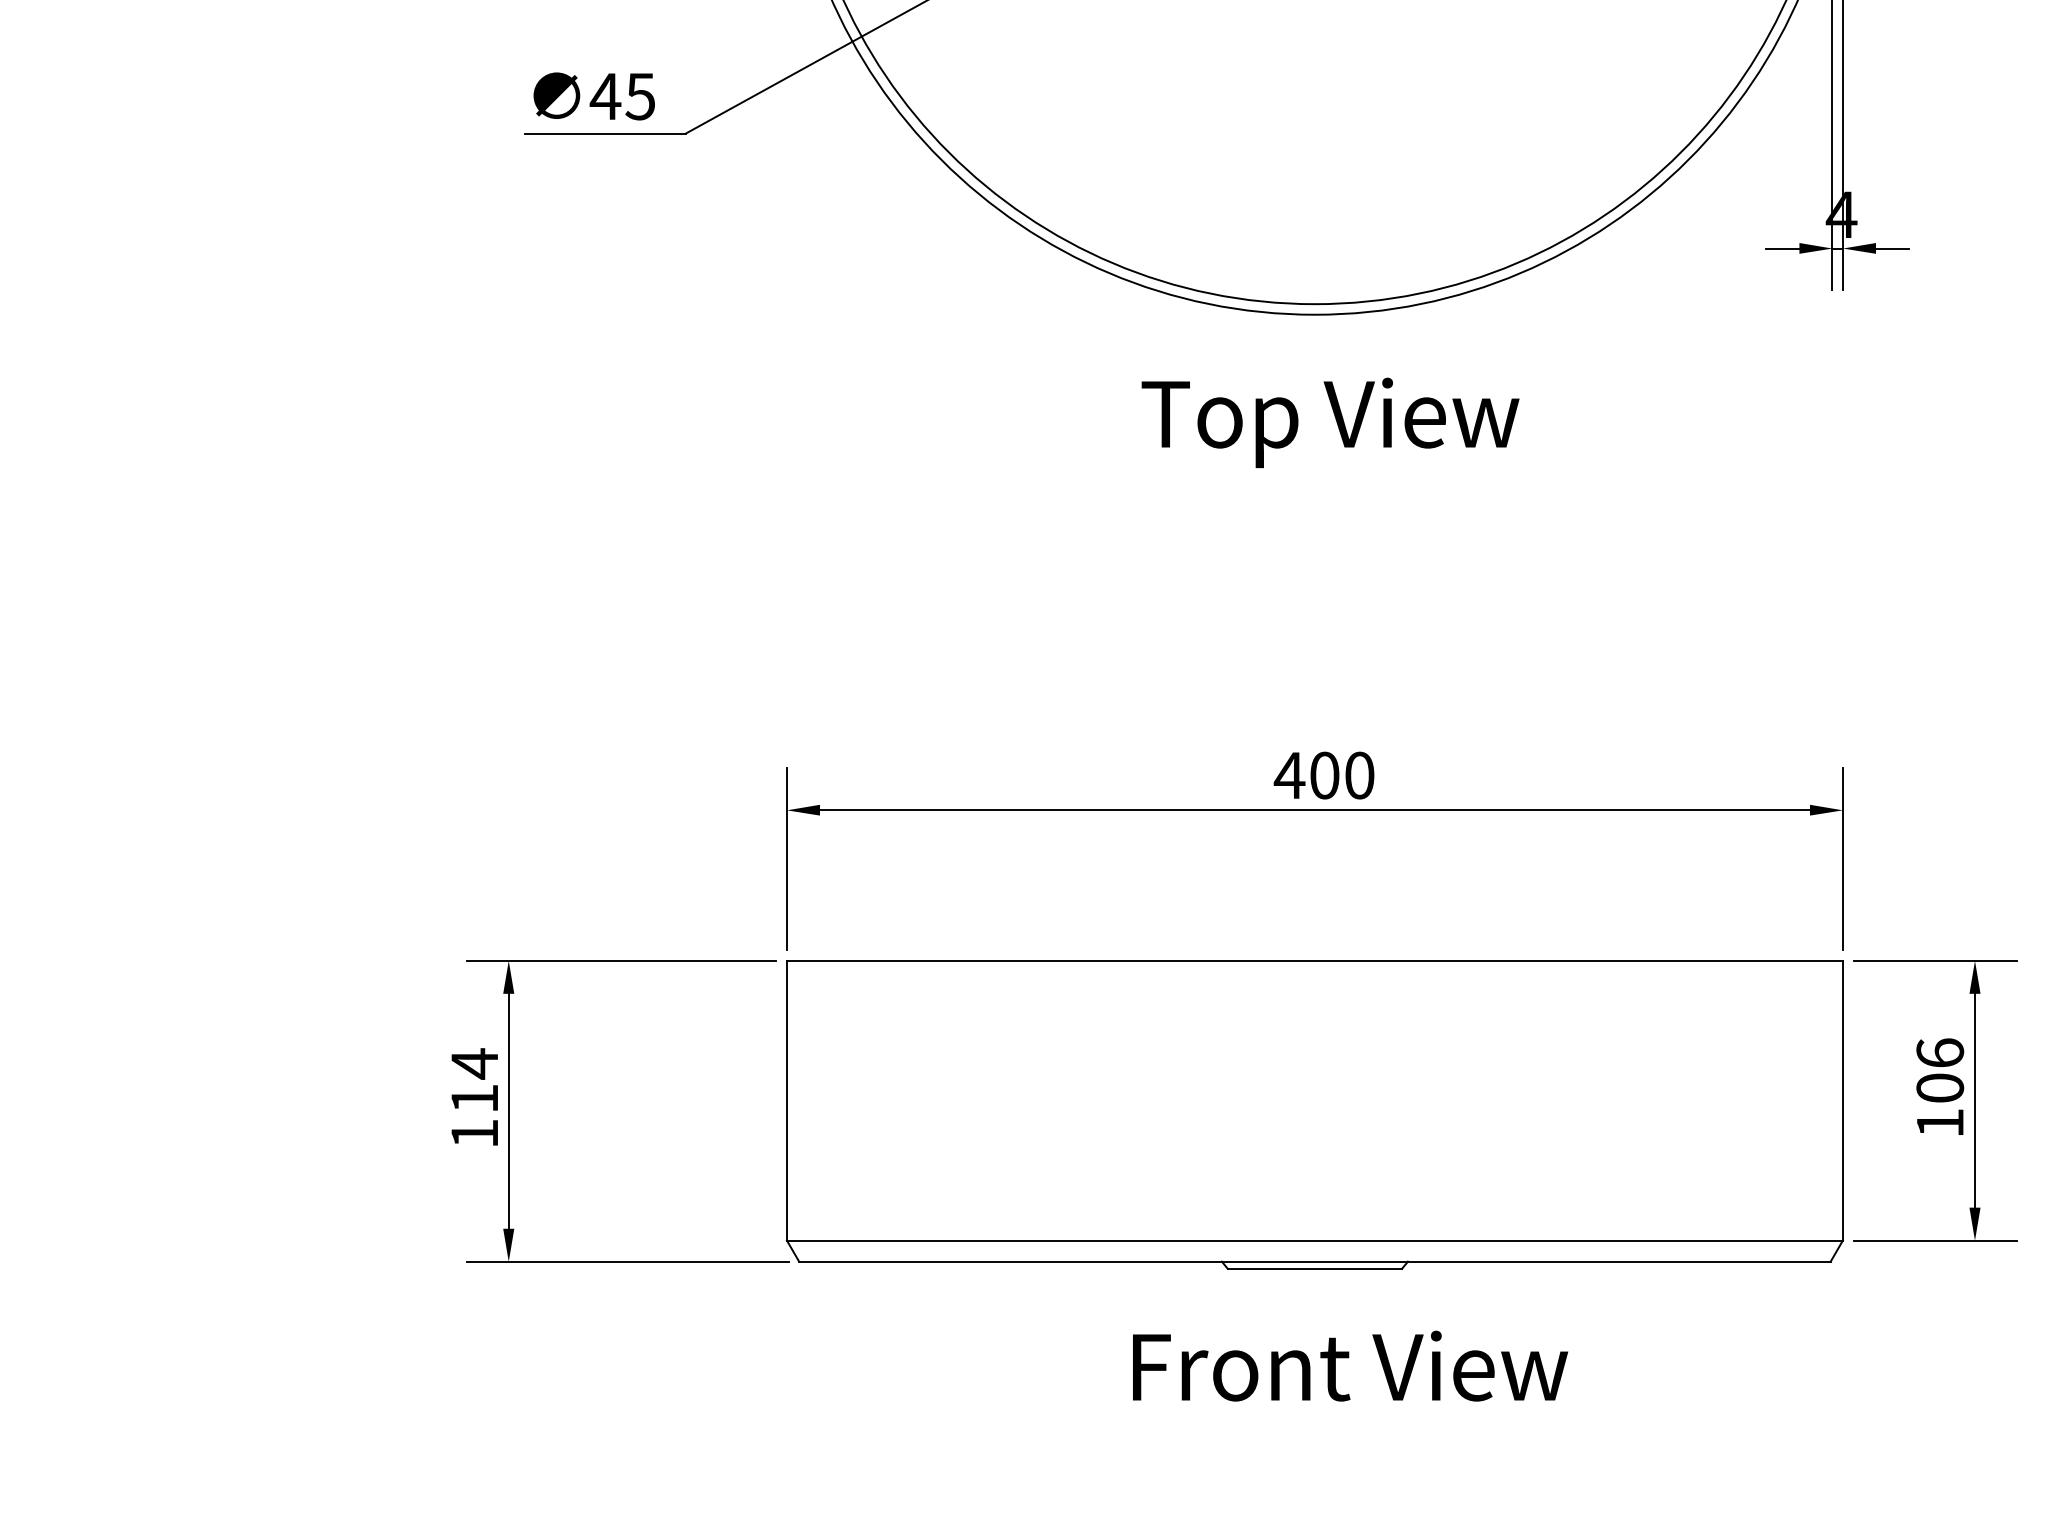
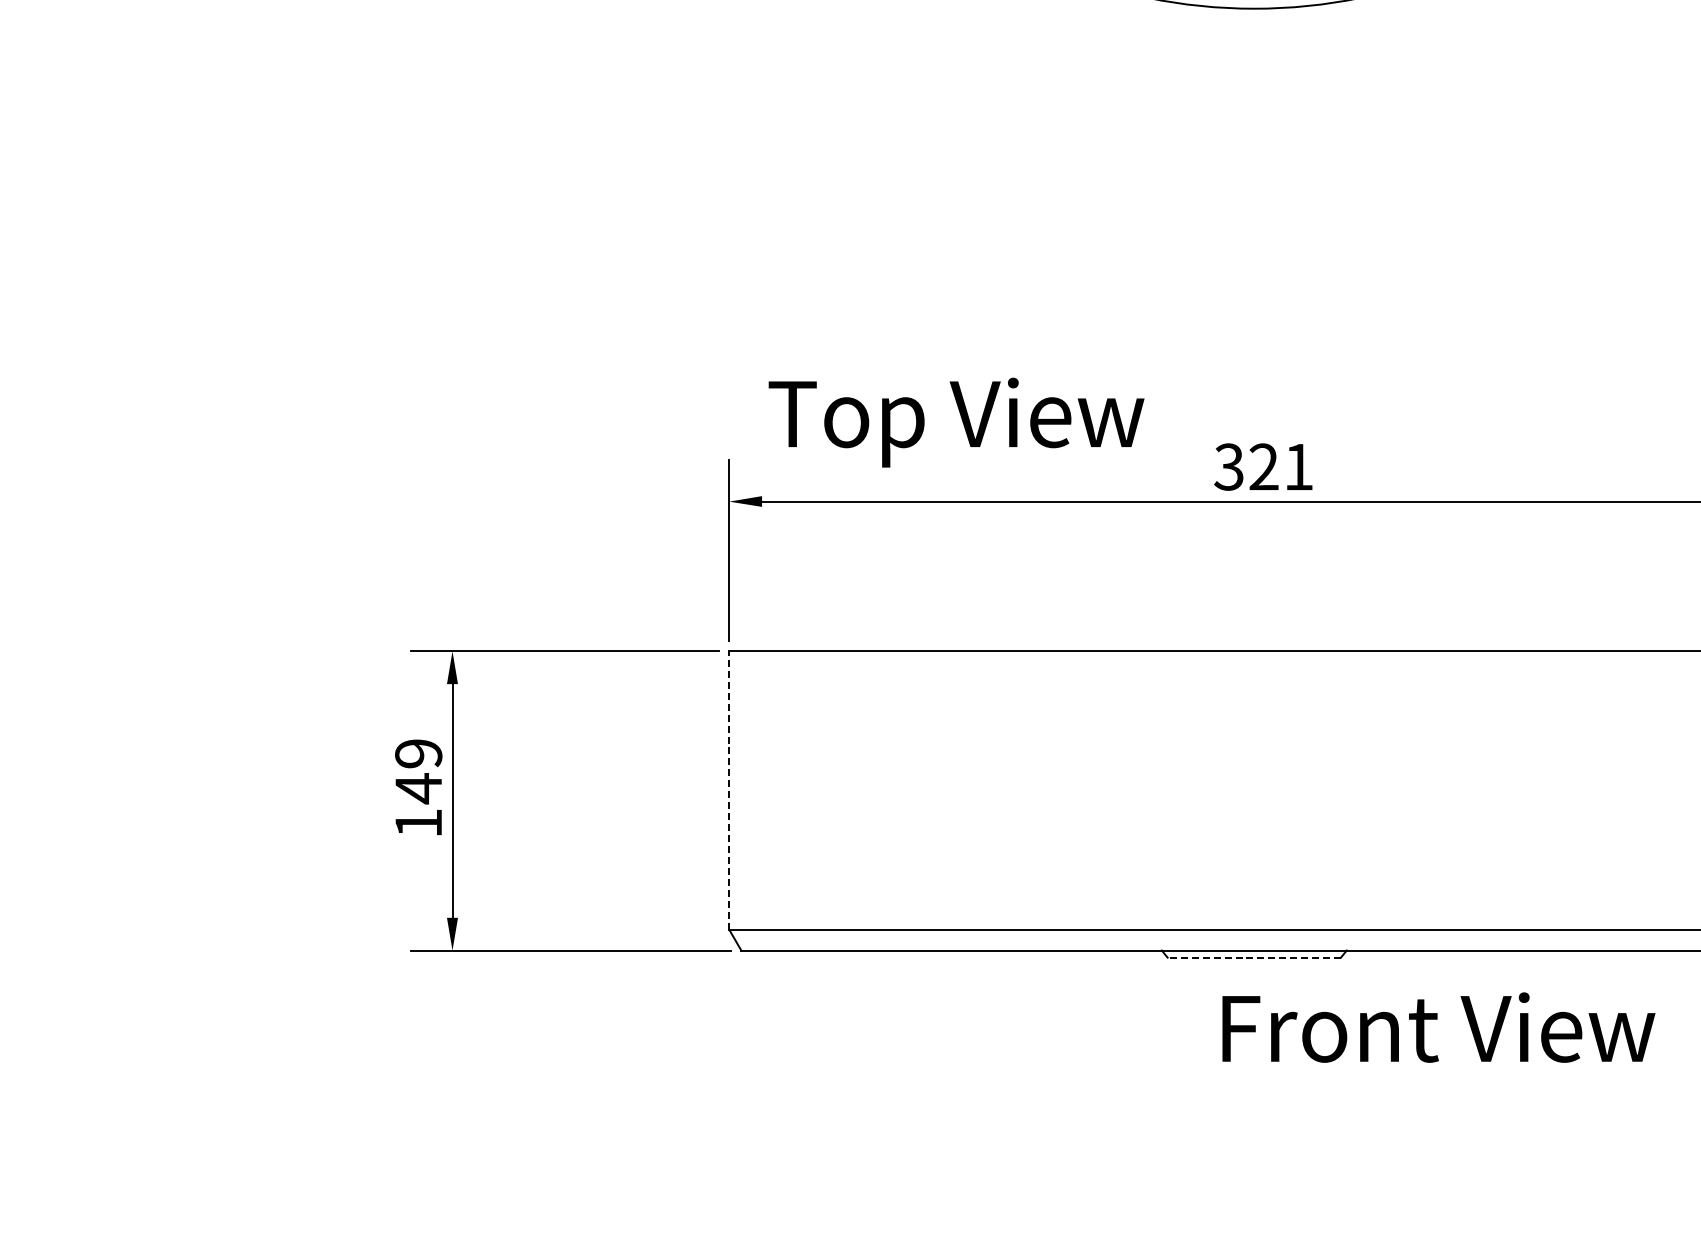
text: (1330, 422) -> (956, 422), moved
text: (1323, 775) -> (1262, 466), 400 -> 321
text: (474, 1081) -> (418, 771), 114 -> 149
line: (786, 1100) -> (728, 790), solid -> dashed
line: (1314, 1268) -> (1253, 957), solid -> dashed
text: (1350, 1365) -> (1438, 1026), moved

